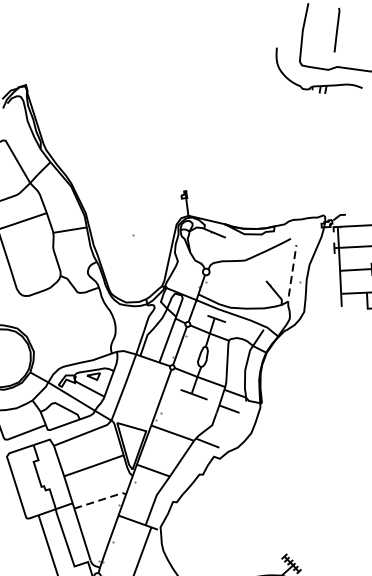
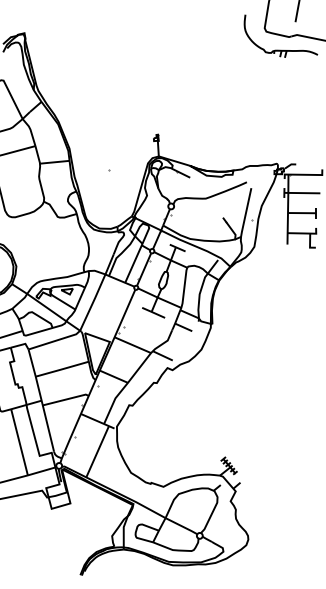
line: (291, 279) -> (245, 217), dashed -> solid
line: (100, 500) -> (66, 399), dashed -> solid

